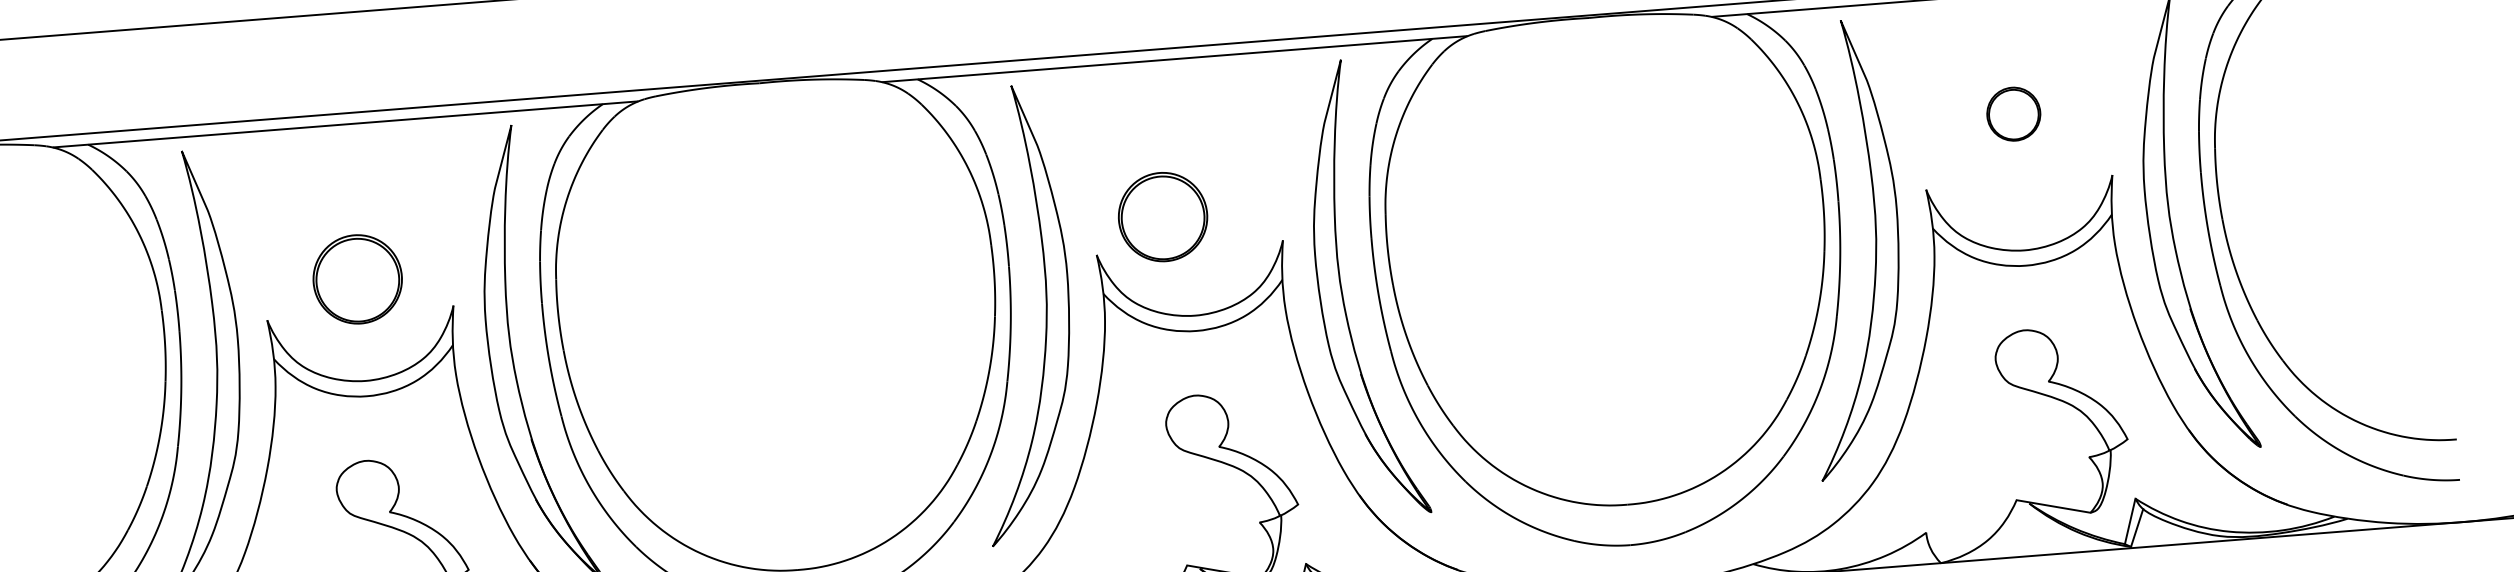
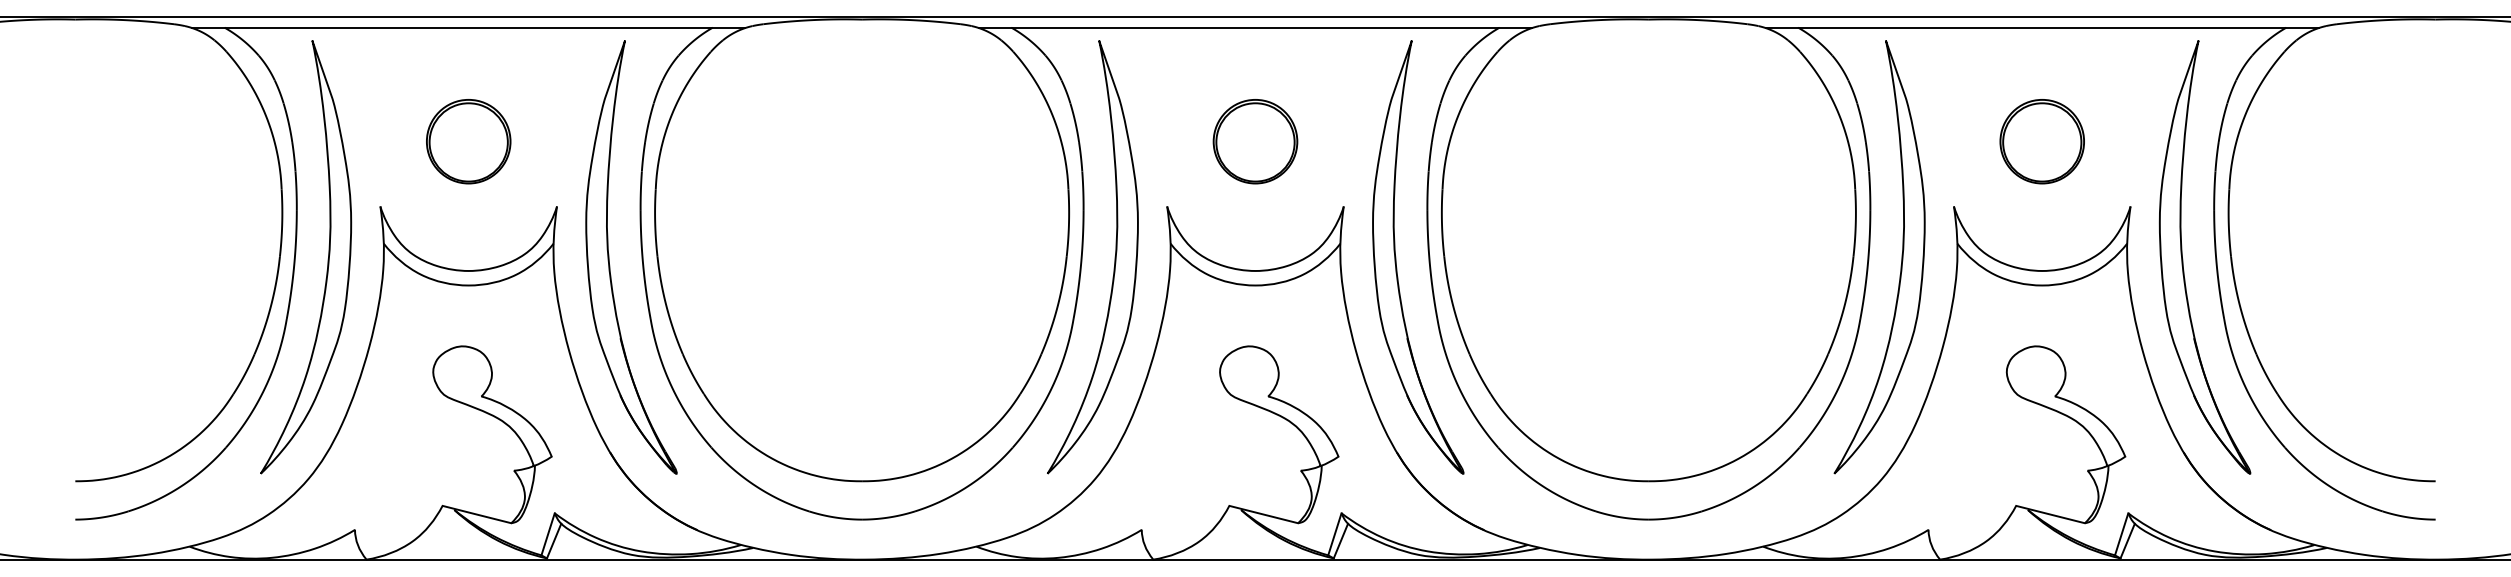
part: (2013, 113) -> (2041, 141), size x1.67
part: (1163, 216) -> (1255, 141), moved
part: (357, 279) -> (468, 141), moved

